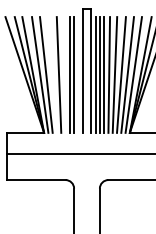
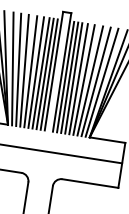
line: (52, 74) -> (24, 70), added
line: (64, 74) -> (36, 72), added
line: (78, 74) -> (49, 74), added

